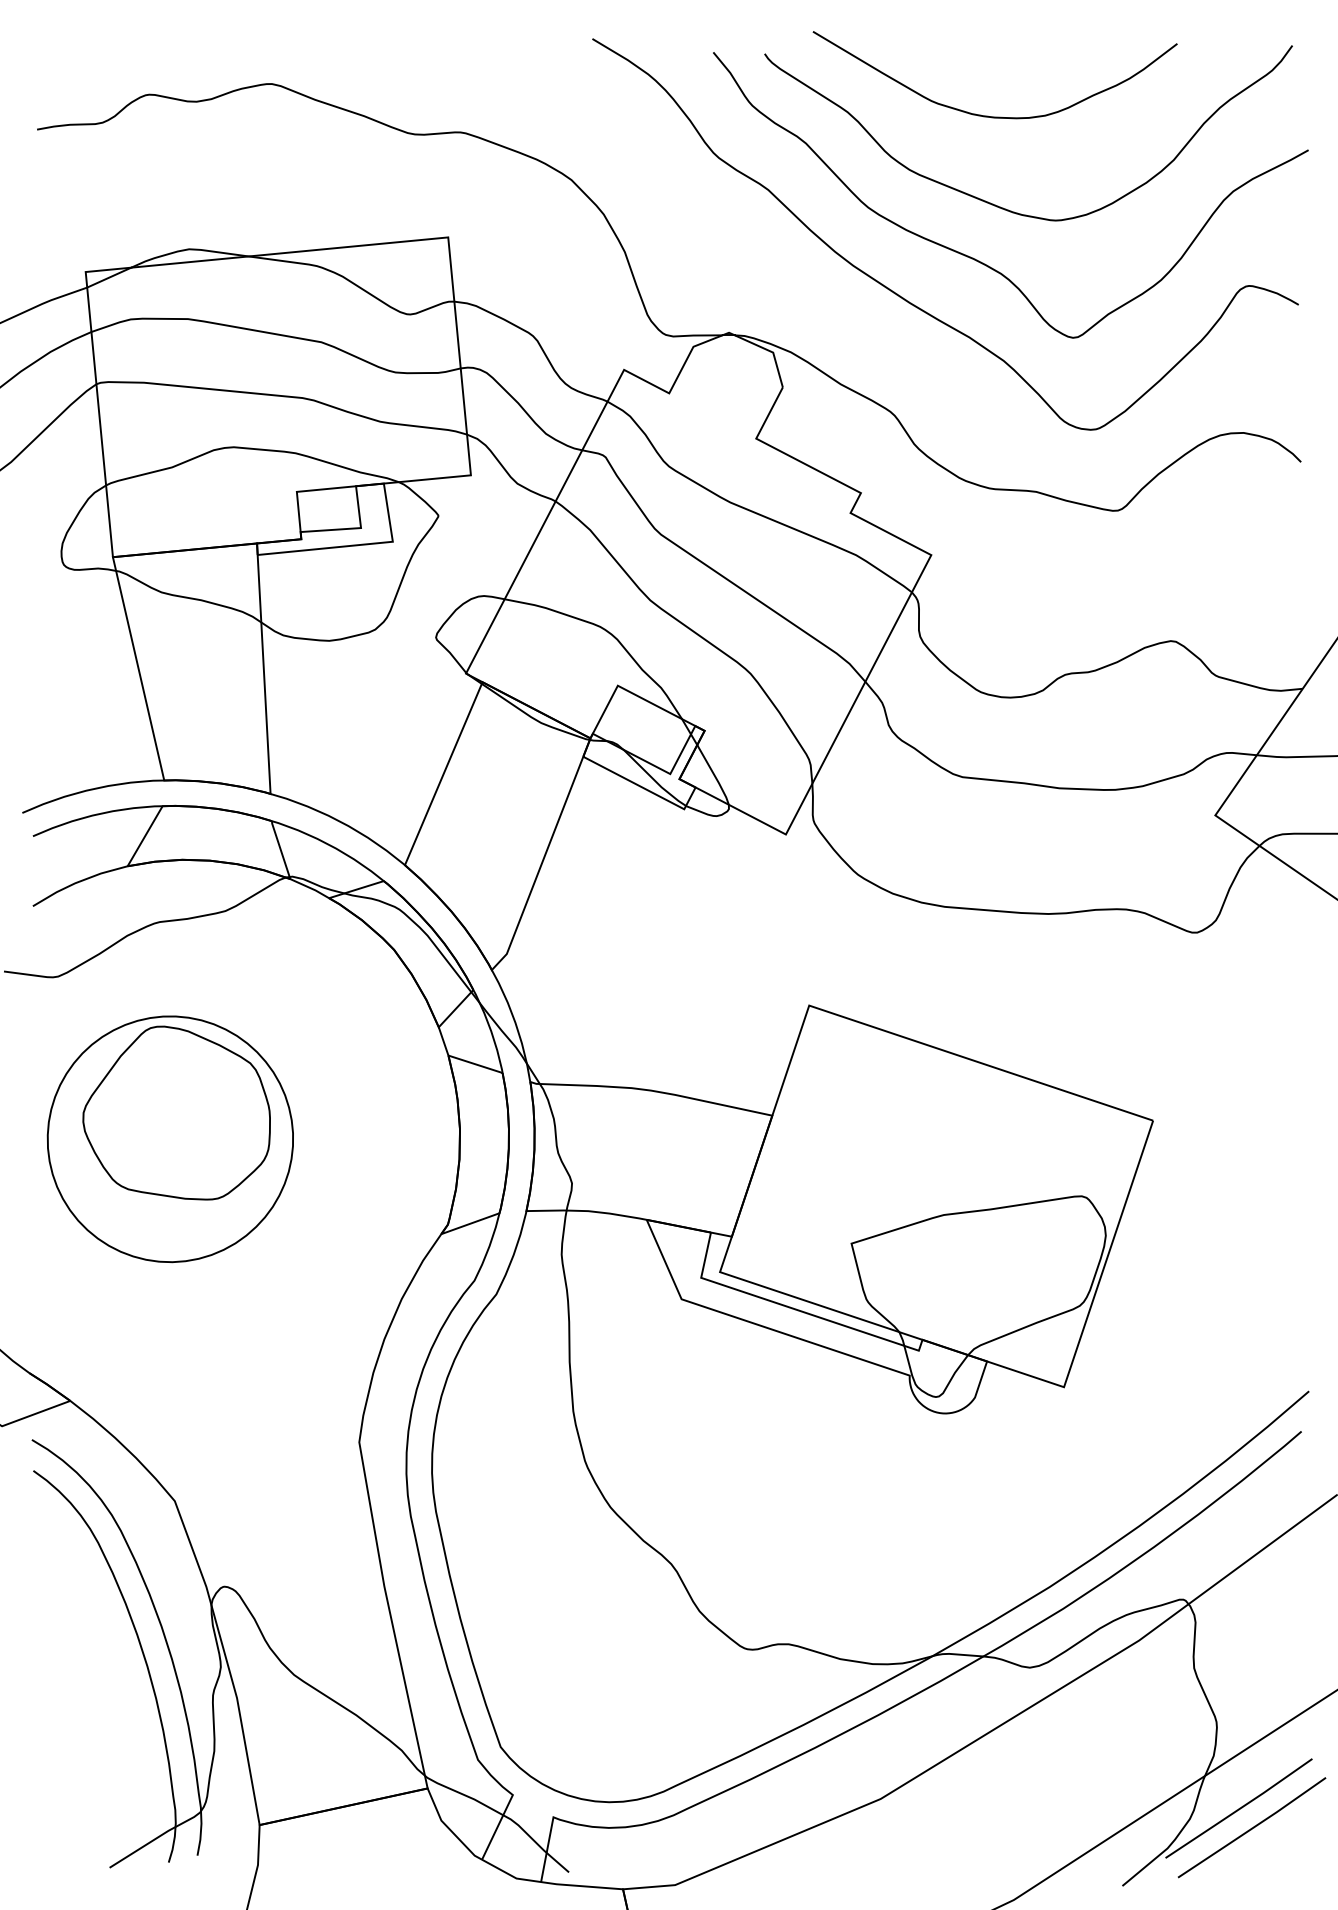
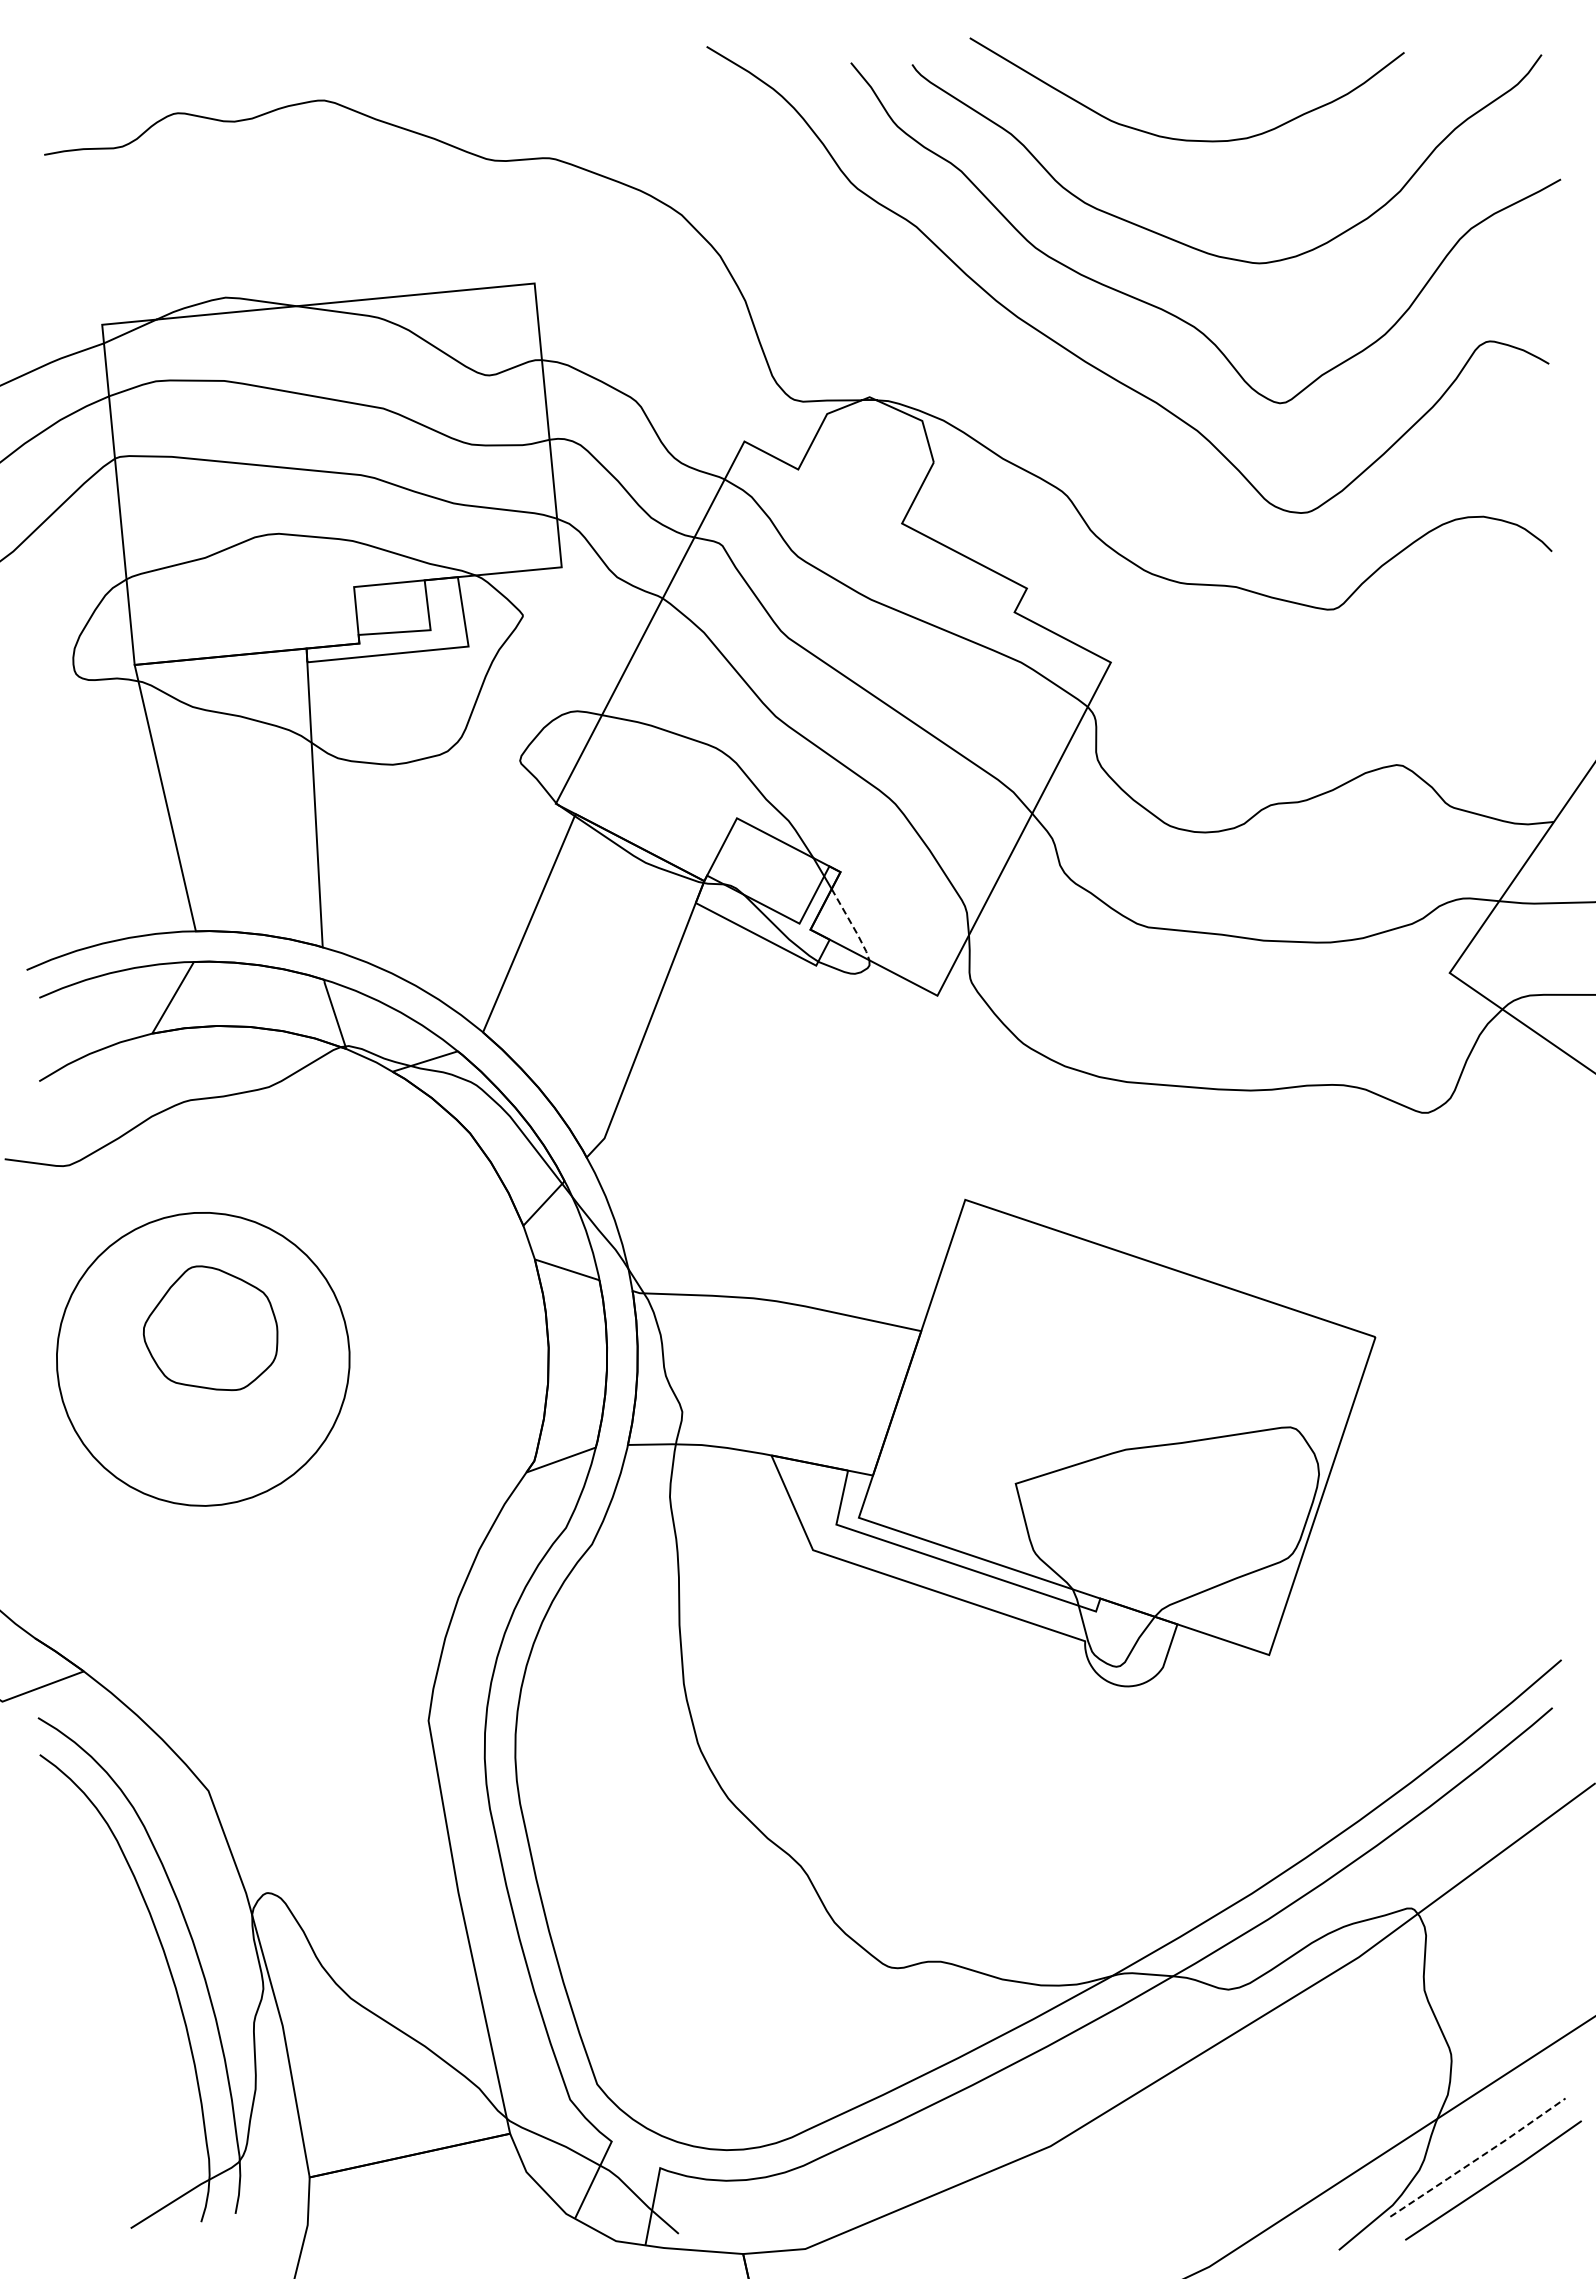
line: (714, 775) -> (852, 925), solid -> dashed
part: (176, 1113) -> (210, 1328), size x0.6
line: (1239, 1809) -> (1478, 2158), solid -> dashed

